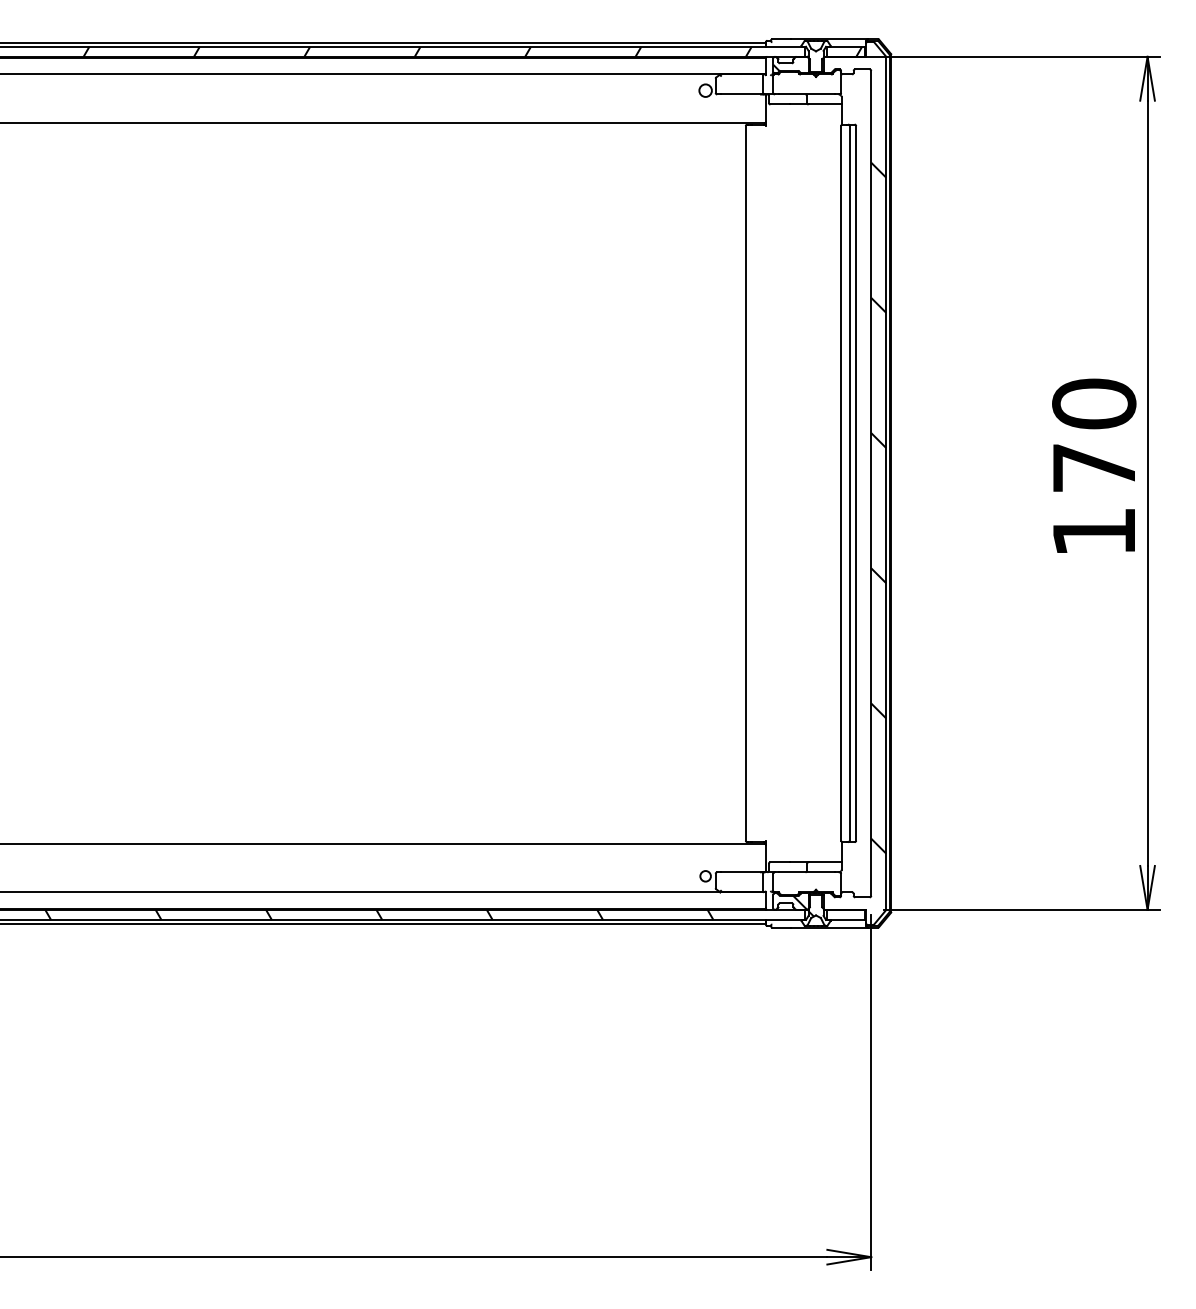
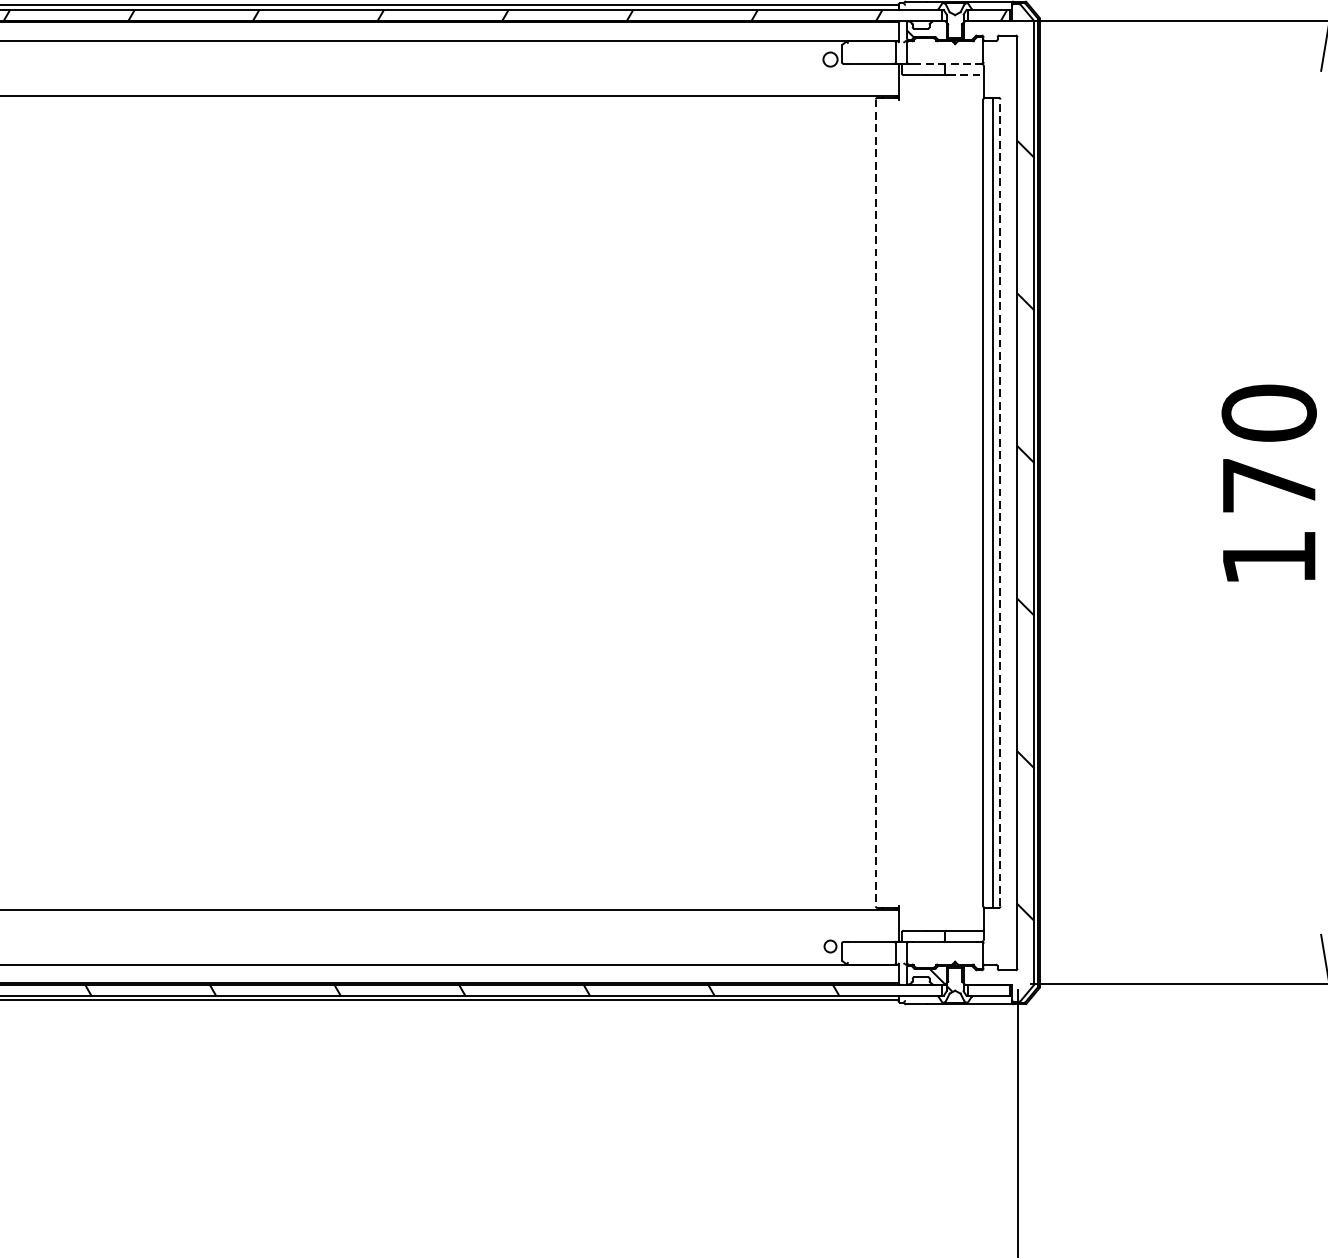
line: (807, 94) -> (945, 63), solid -> dashed
line: (825, 104) -> (965, 75), solid -> dashed
line: (856, 482) -> (1000, 501), solid -> dashed
line: (745, 483) -> (875, 503), solid -> dashed

